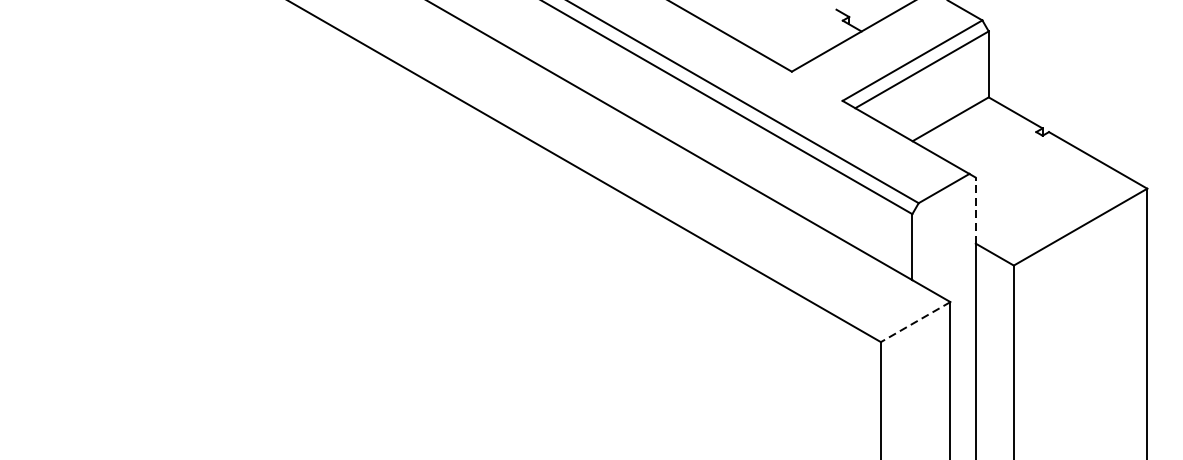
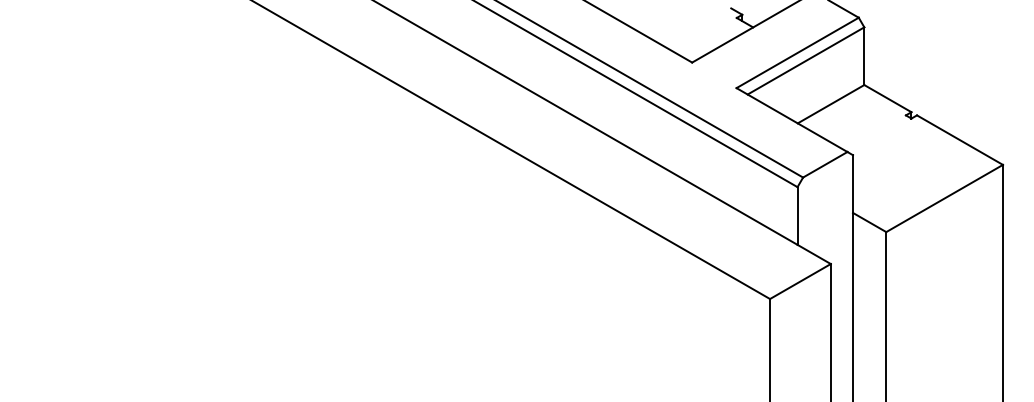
line: (976, 211) -> (853, 184), dashed -> solid
line: (915, 322) -> (800, 281), dashed -> solid

